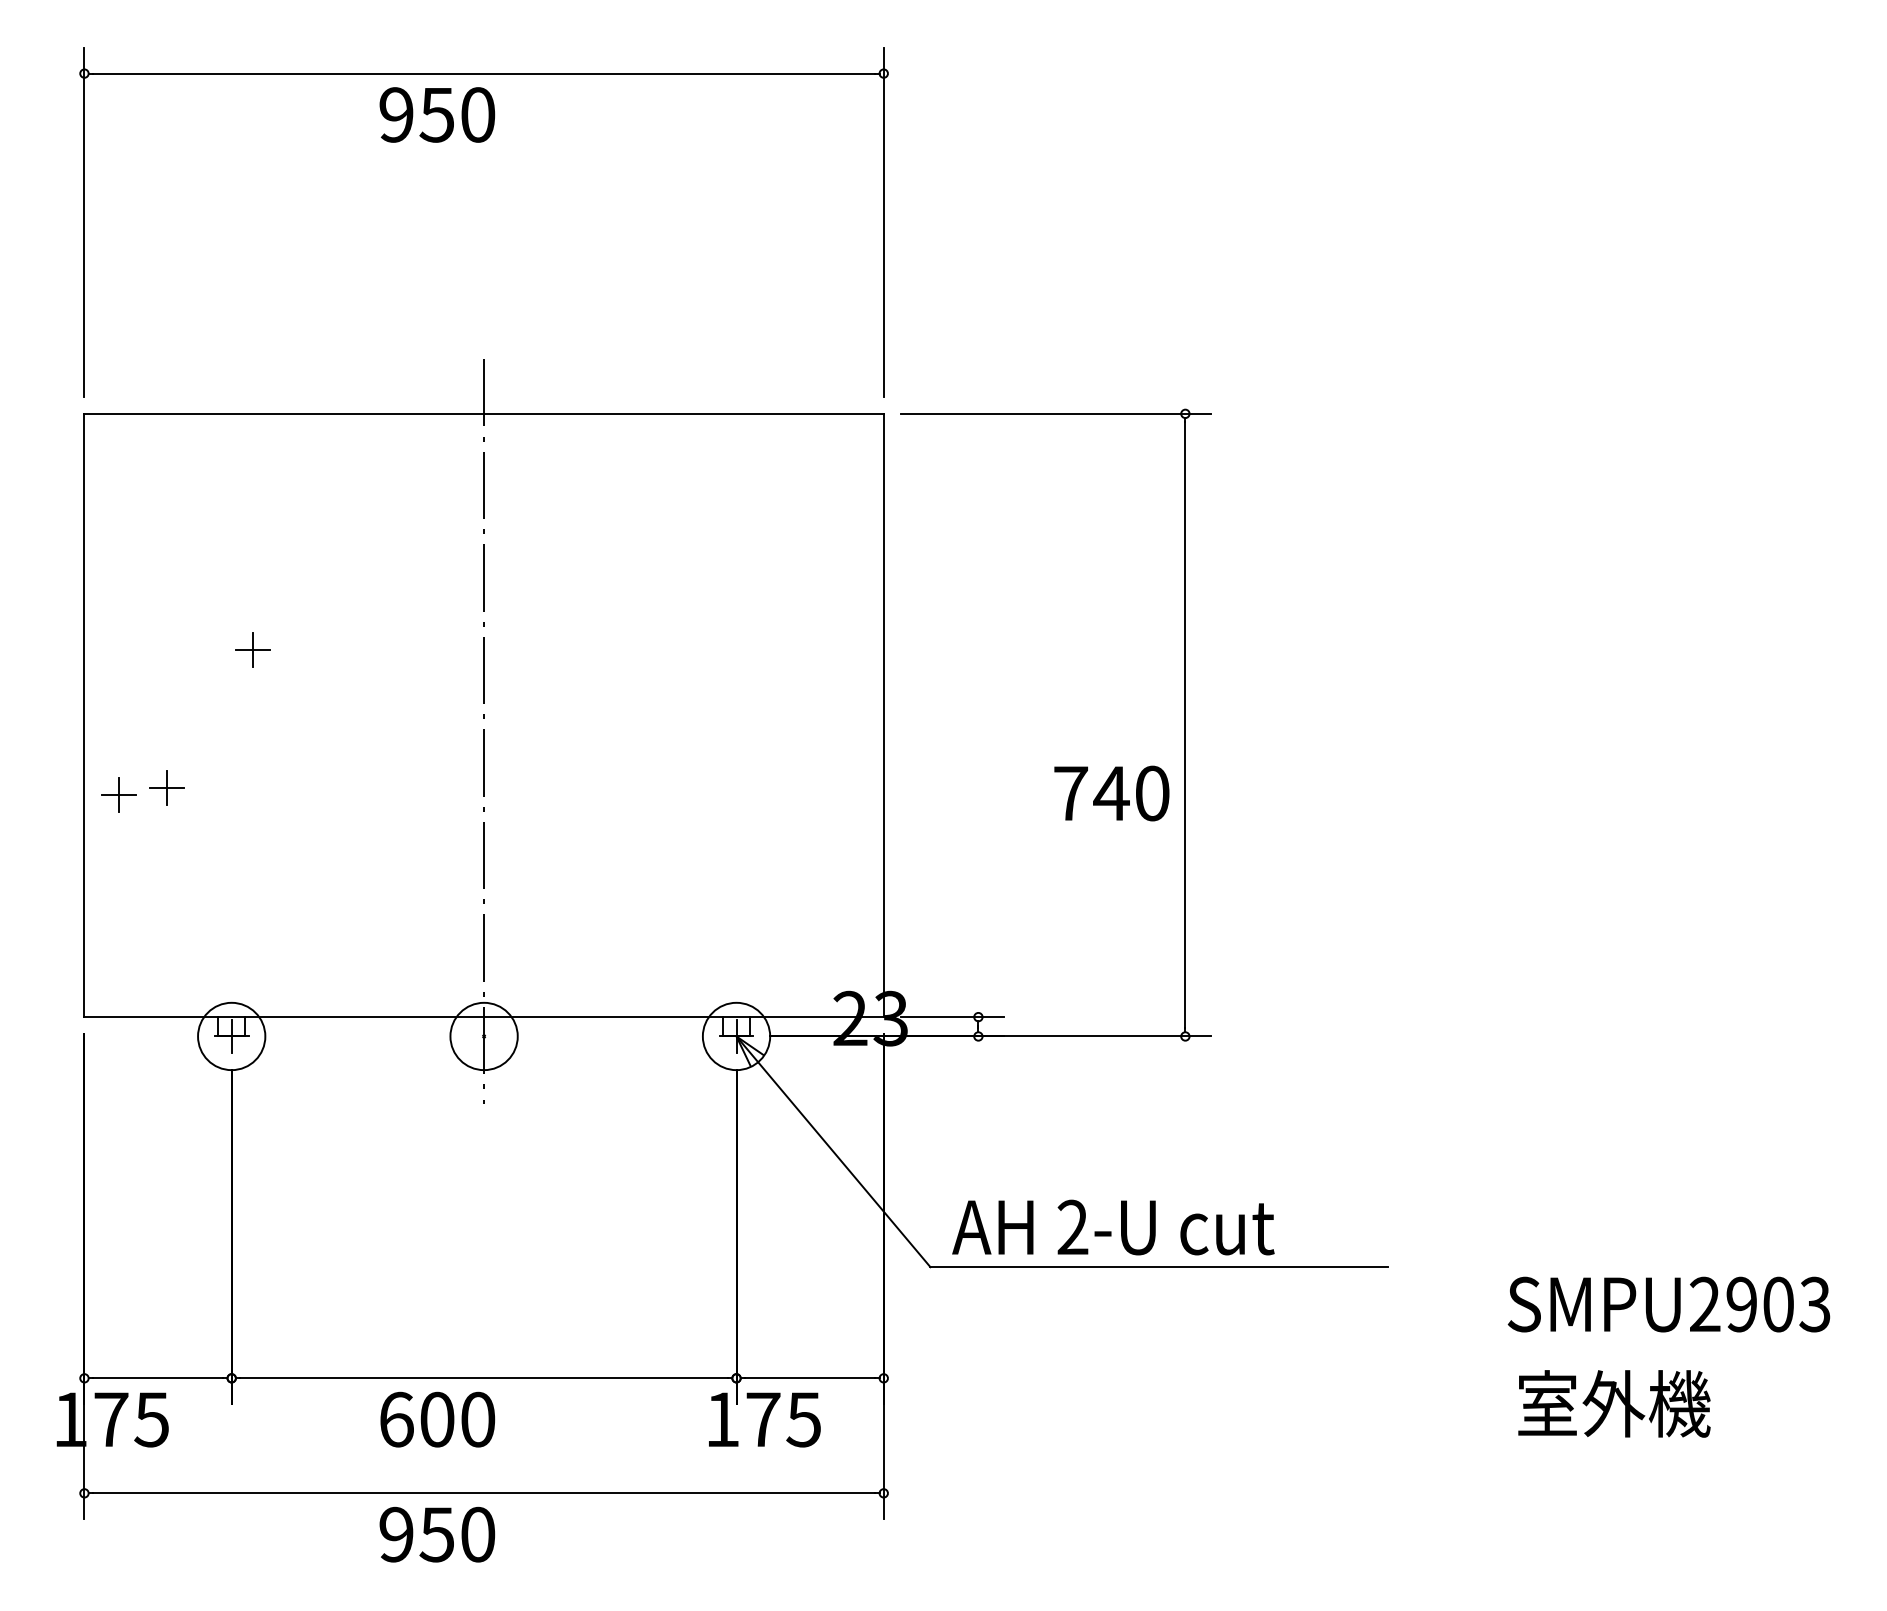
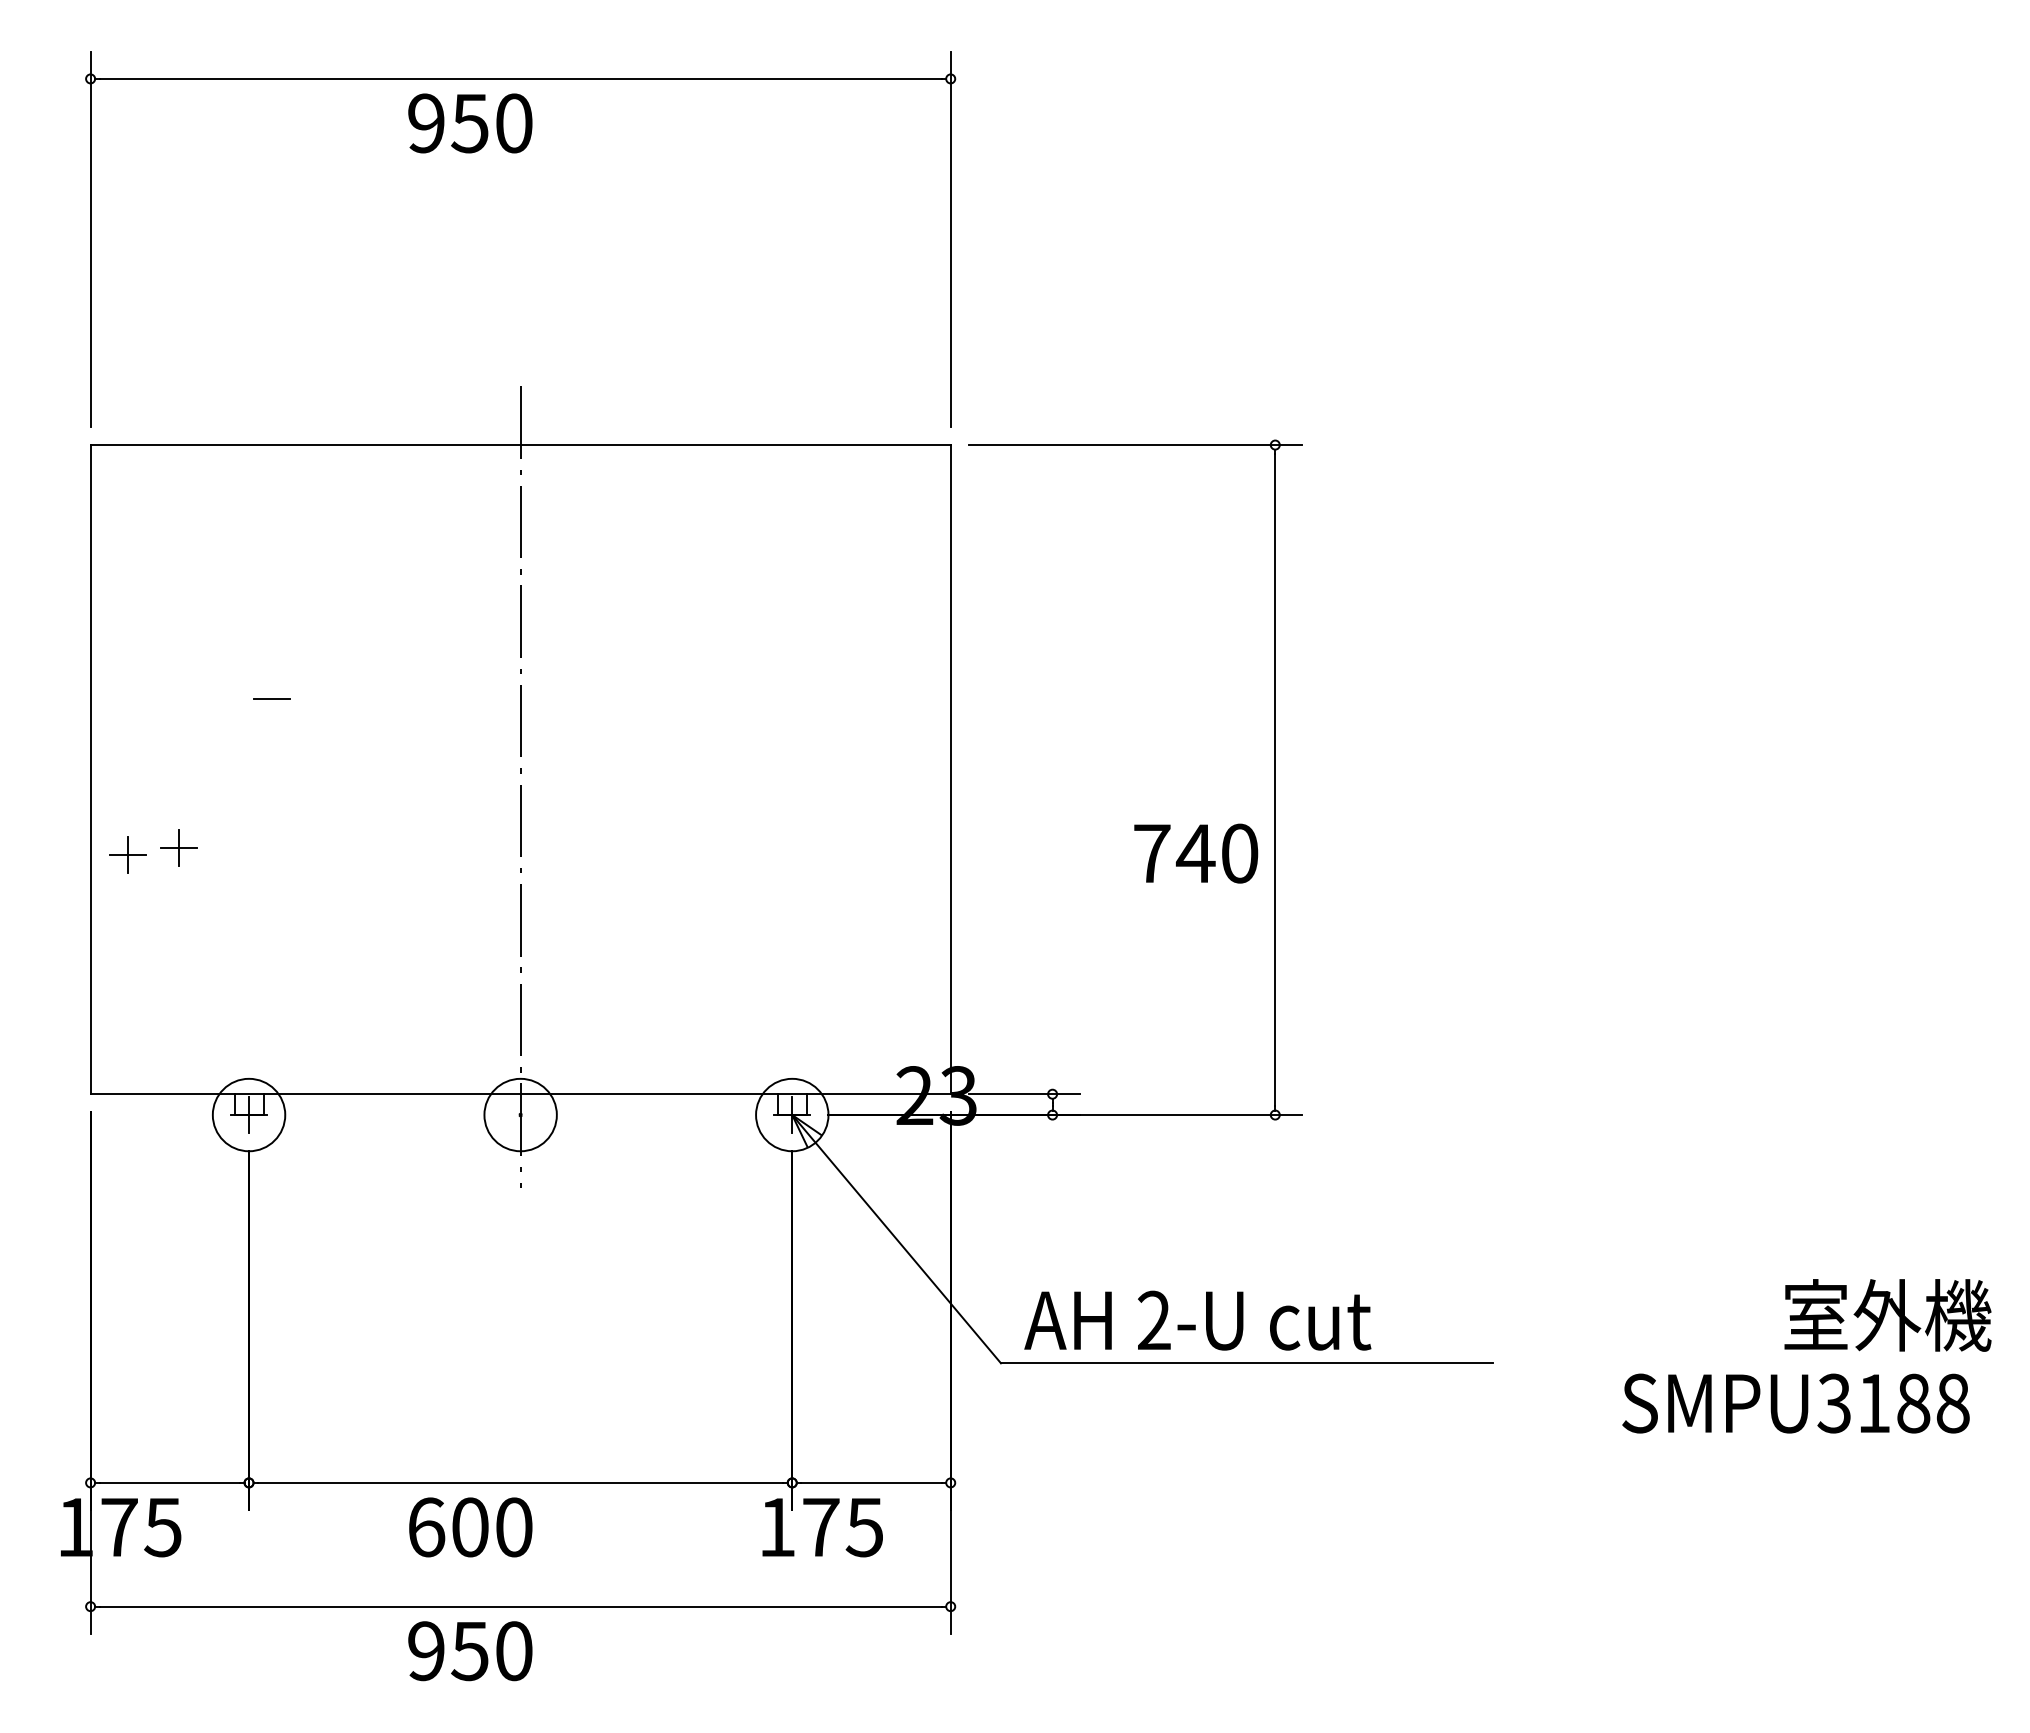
line: (252, 650) -> (271, 699), removed
text: (1759, 1304) -> (1893, 1403), SMPU2903 -> SMPU3188
text: (1613, 1403) -> (1887, 1315), moved

